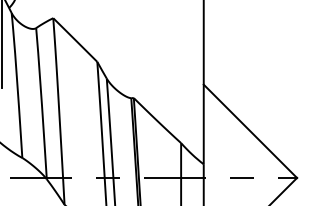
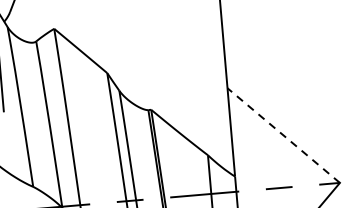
line: (250, 131) -> (283, 135), solid -> dashed

